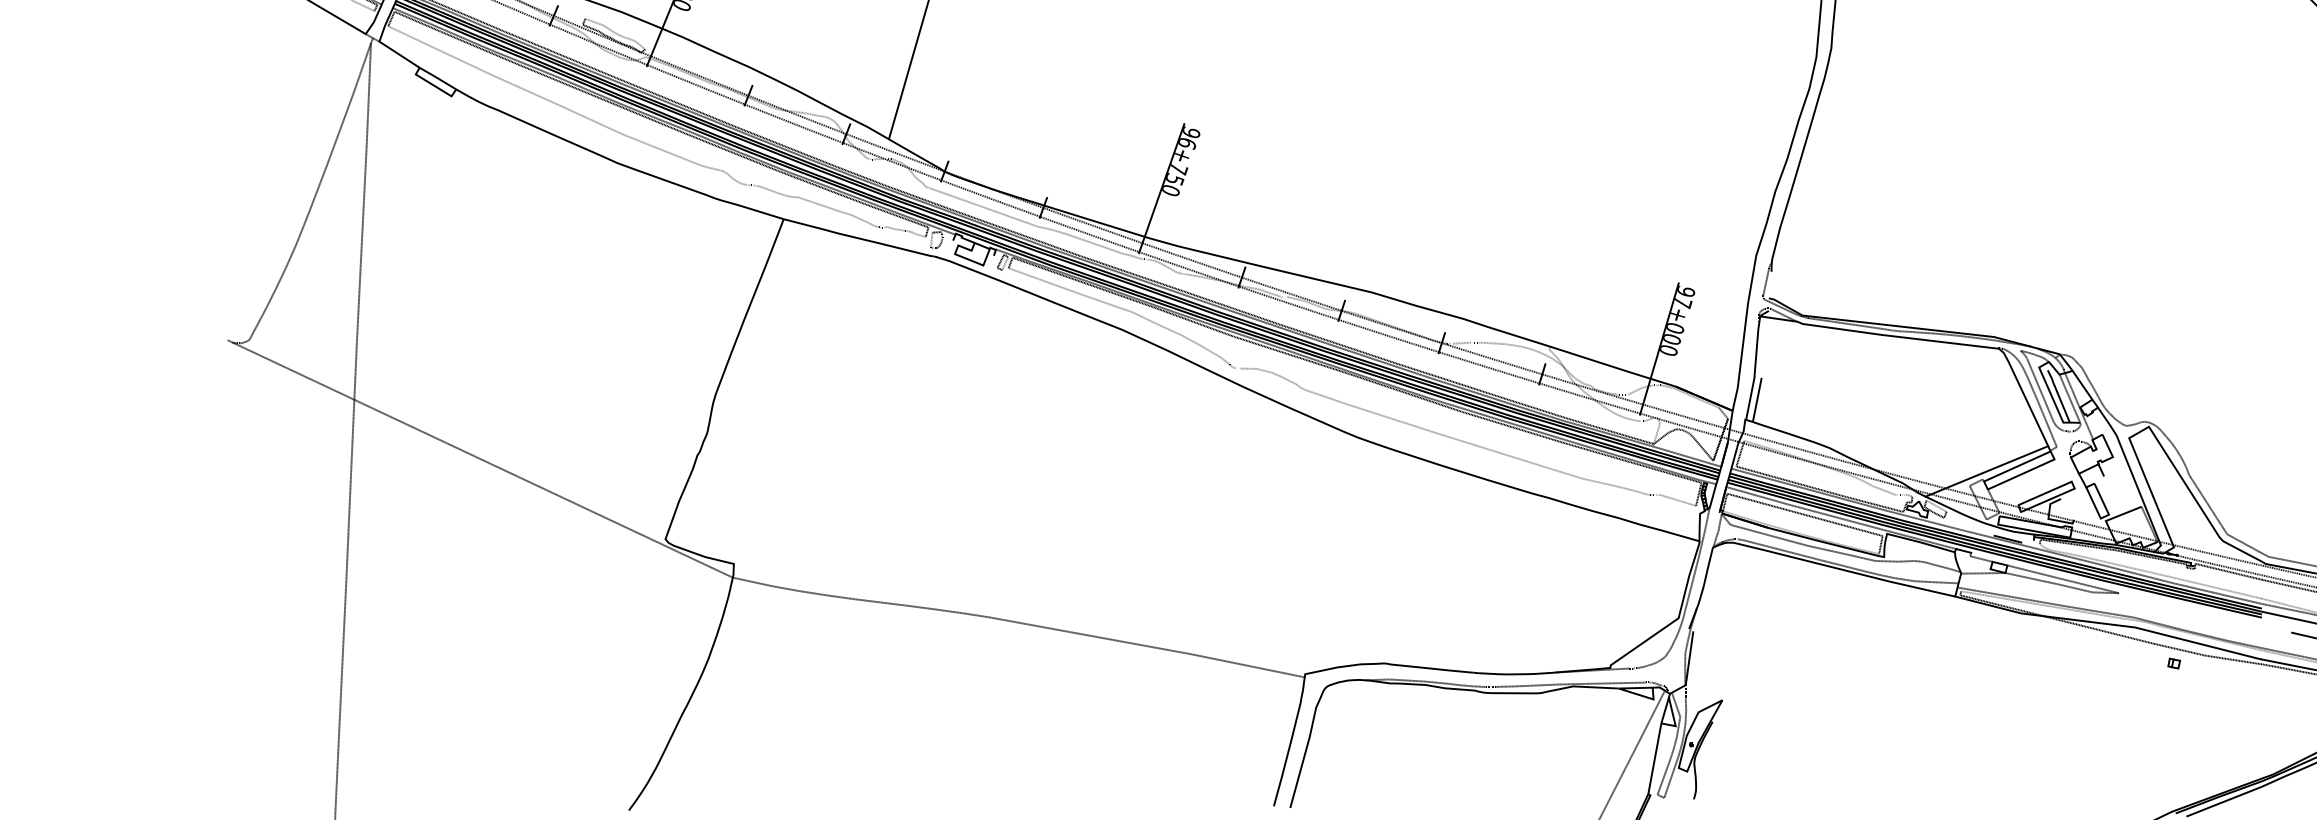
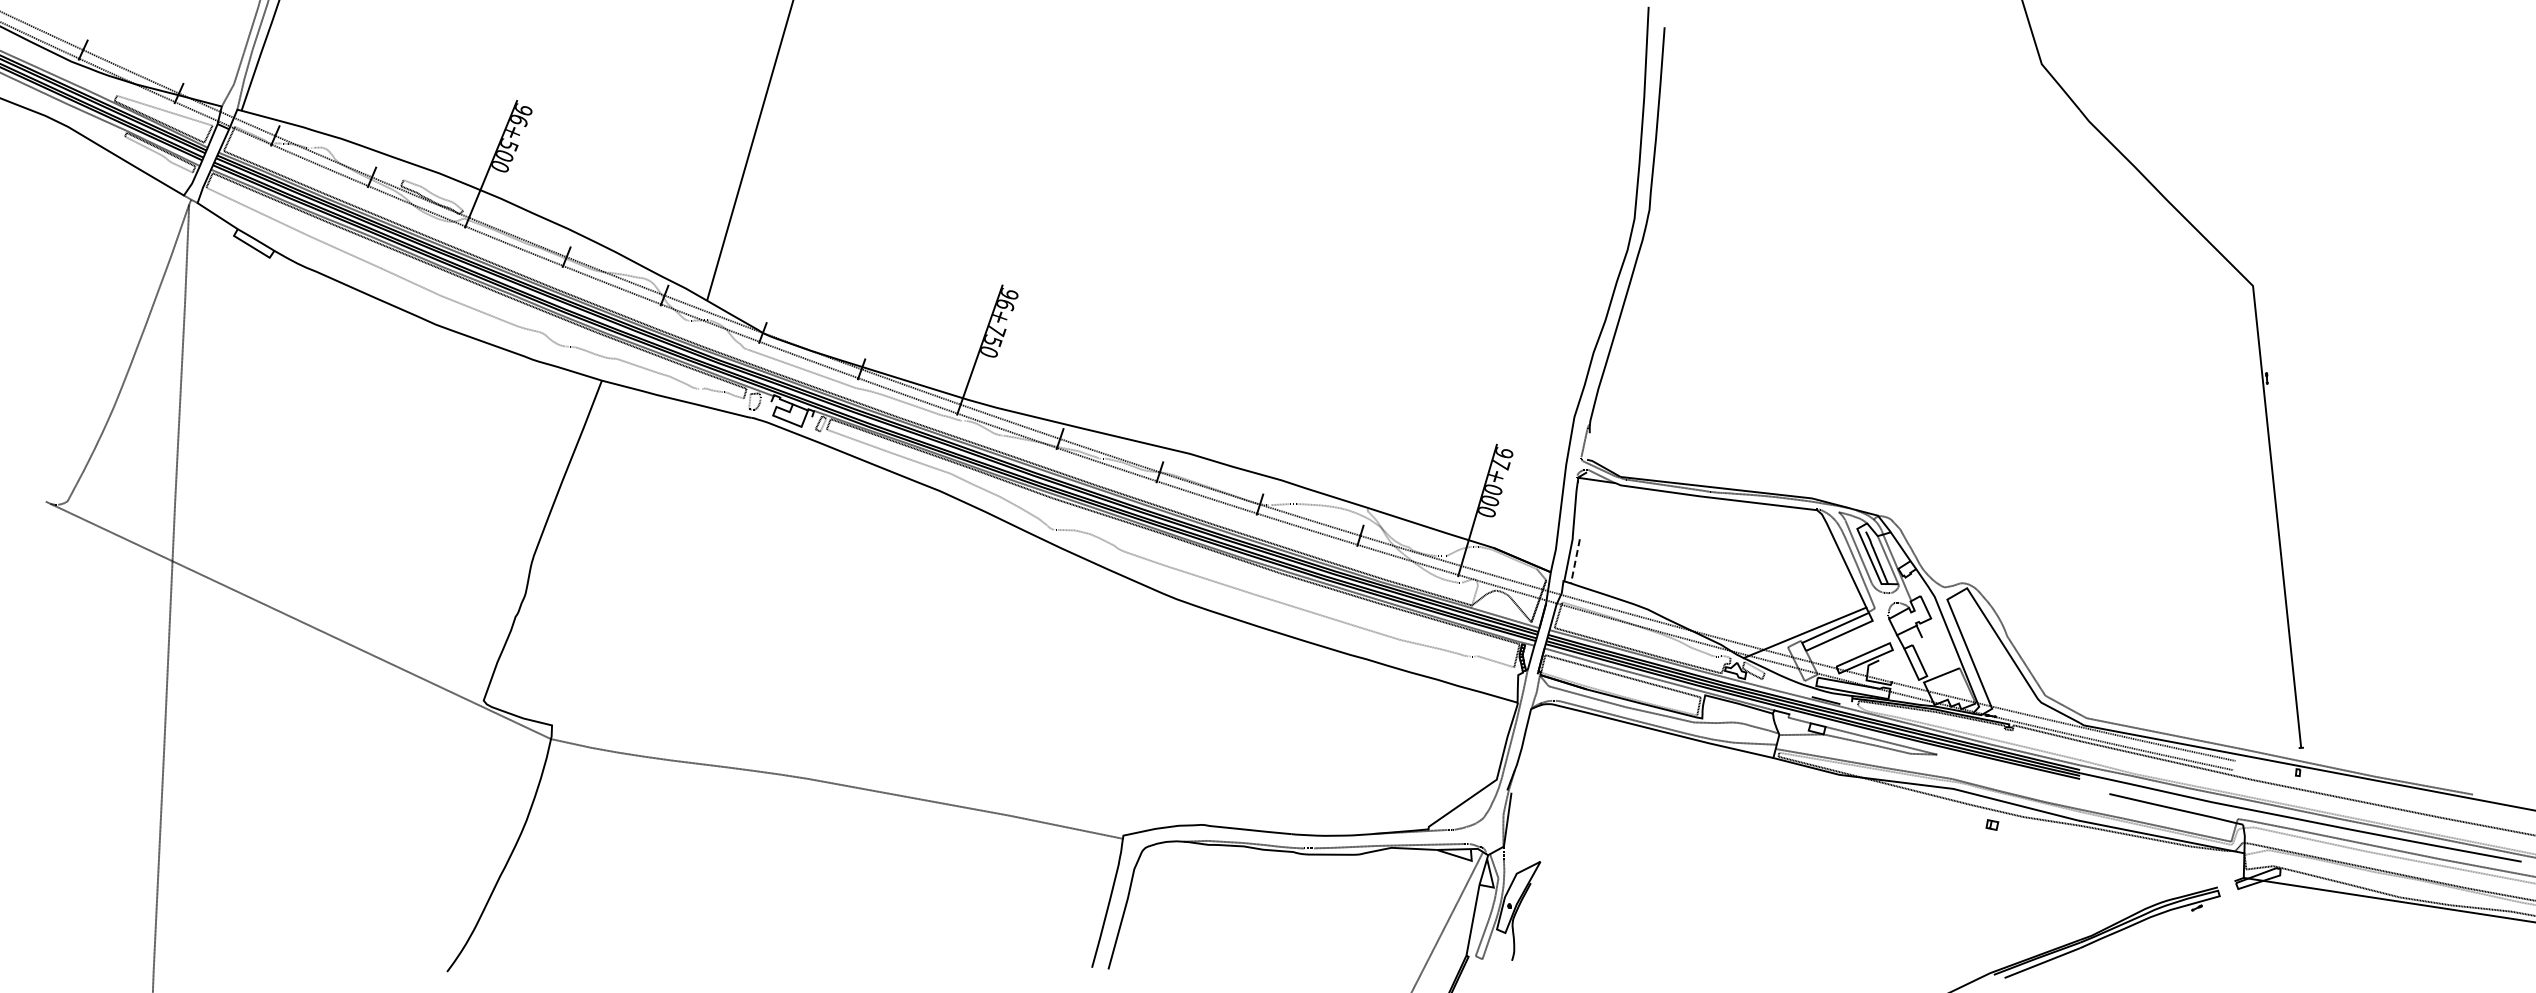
line: (1757, 401) -> (1575, 562), solid -> dashed

